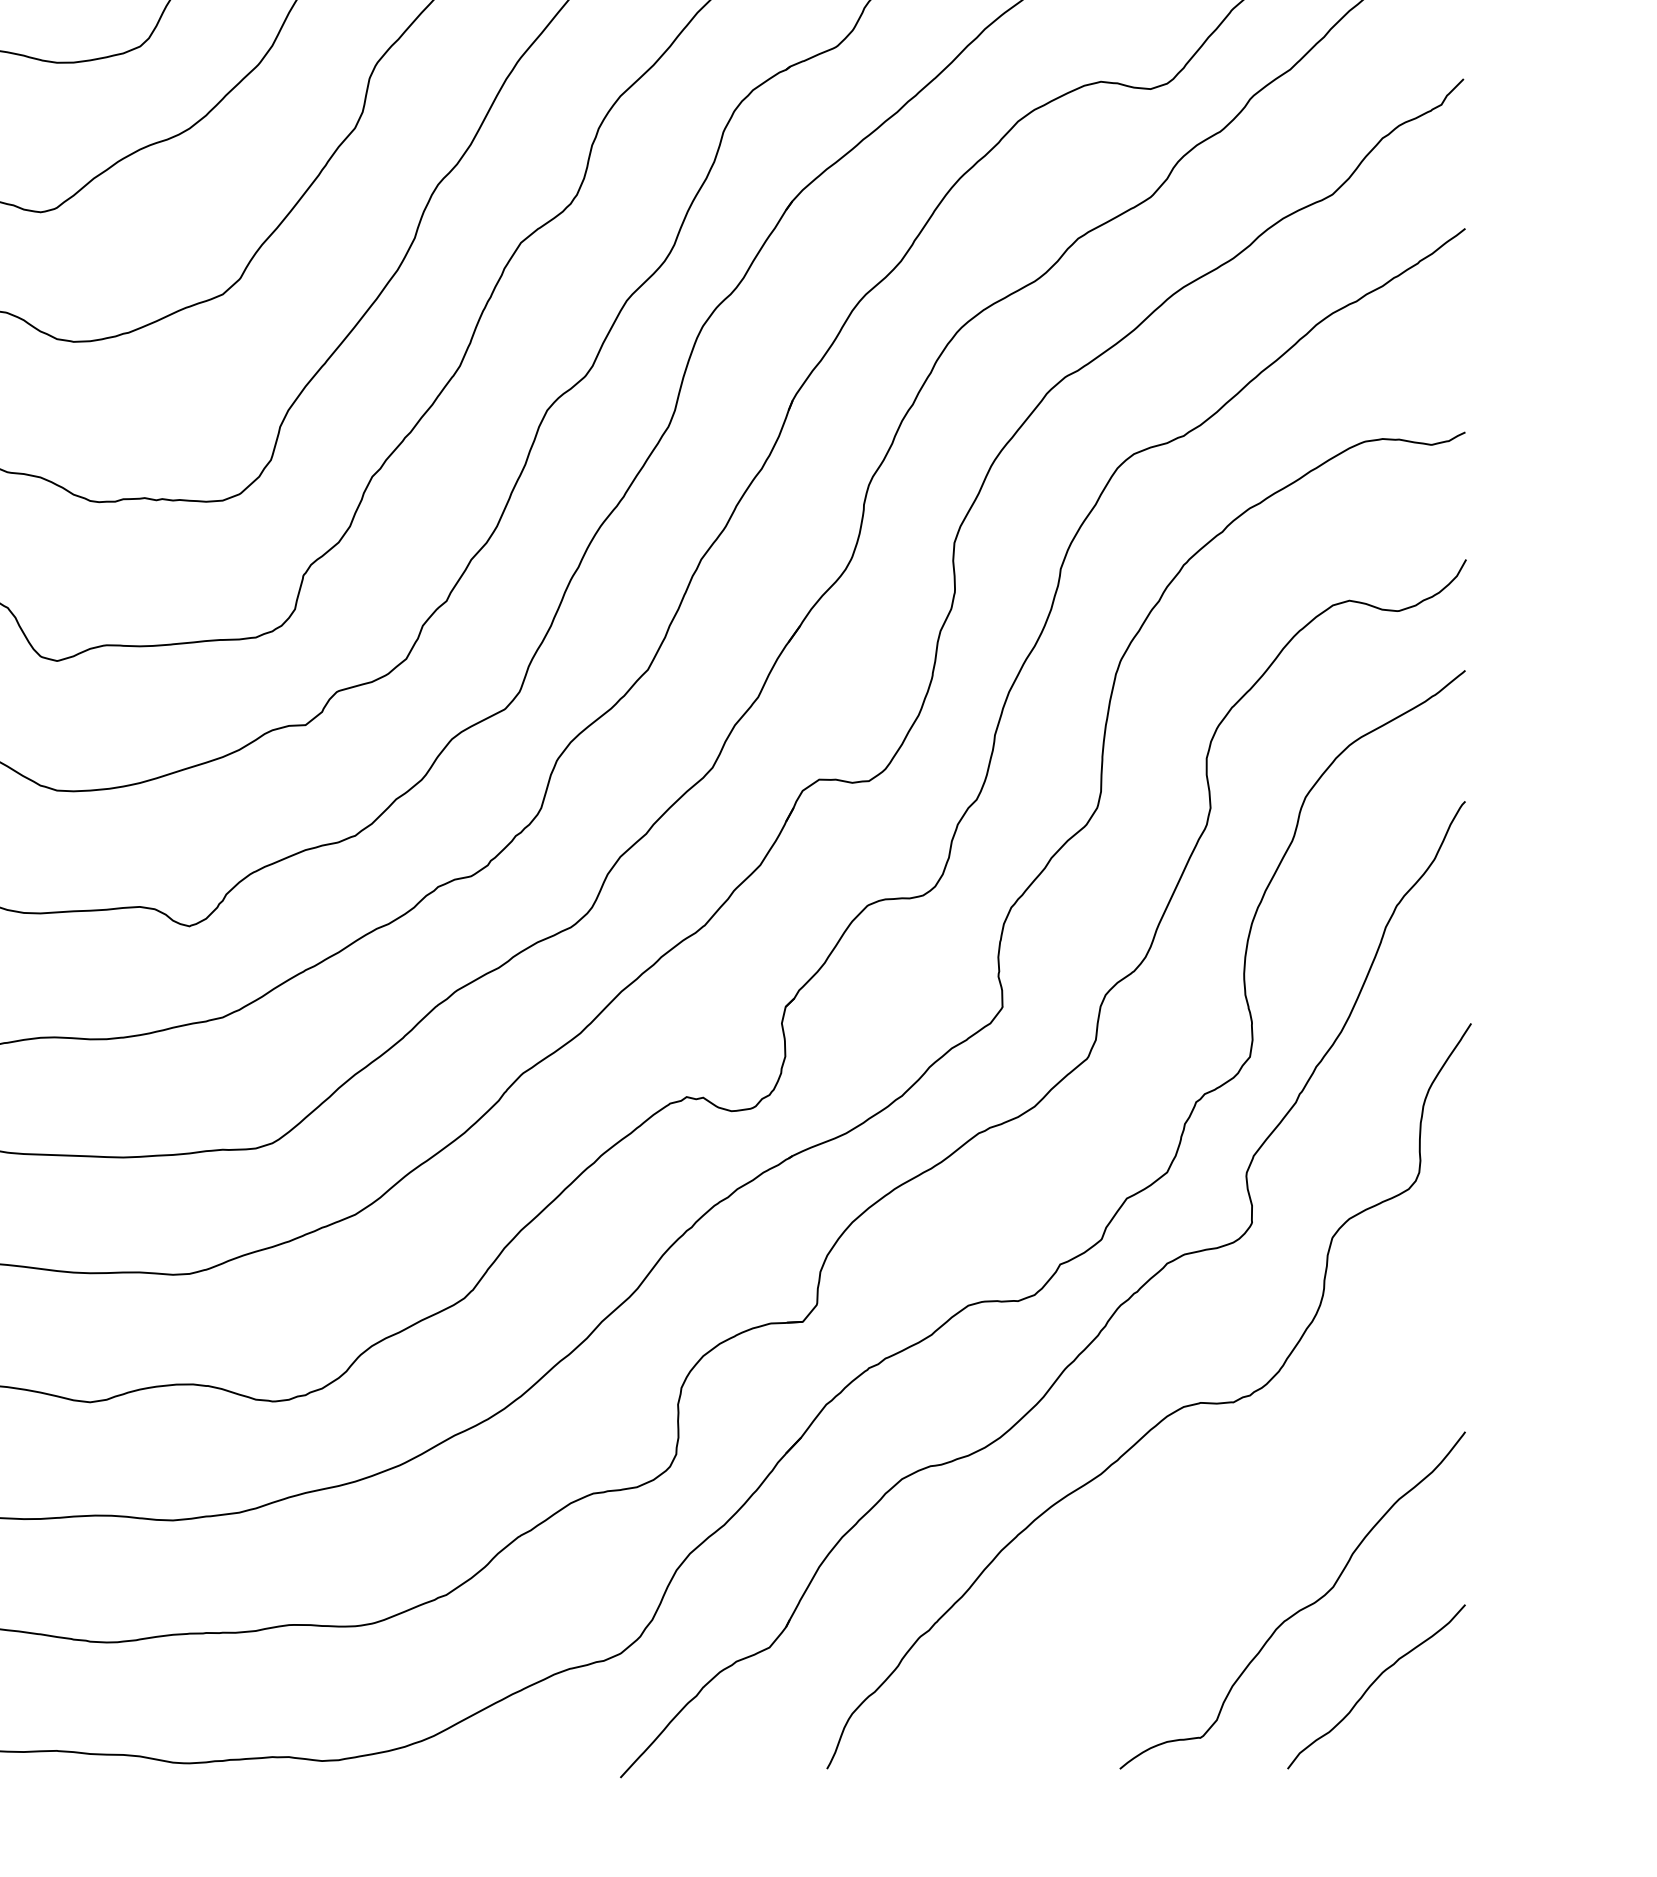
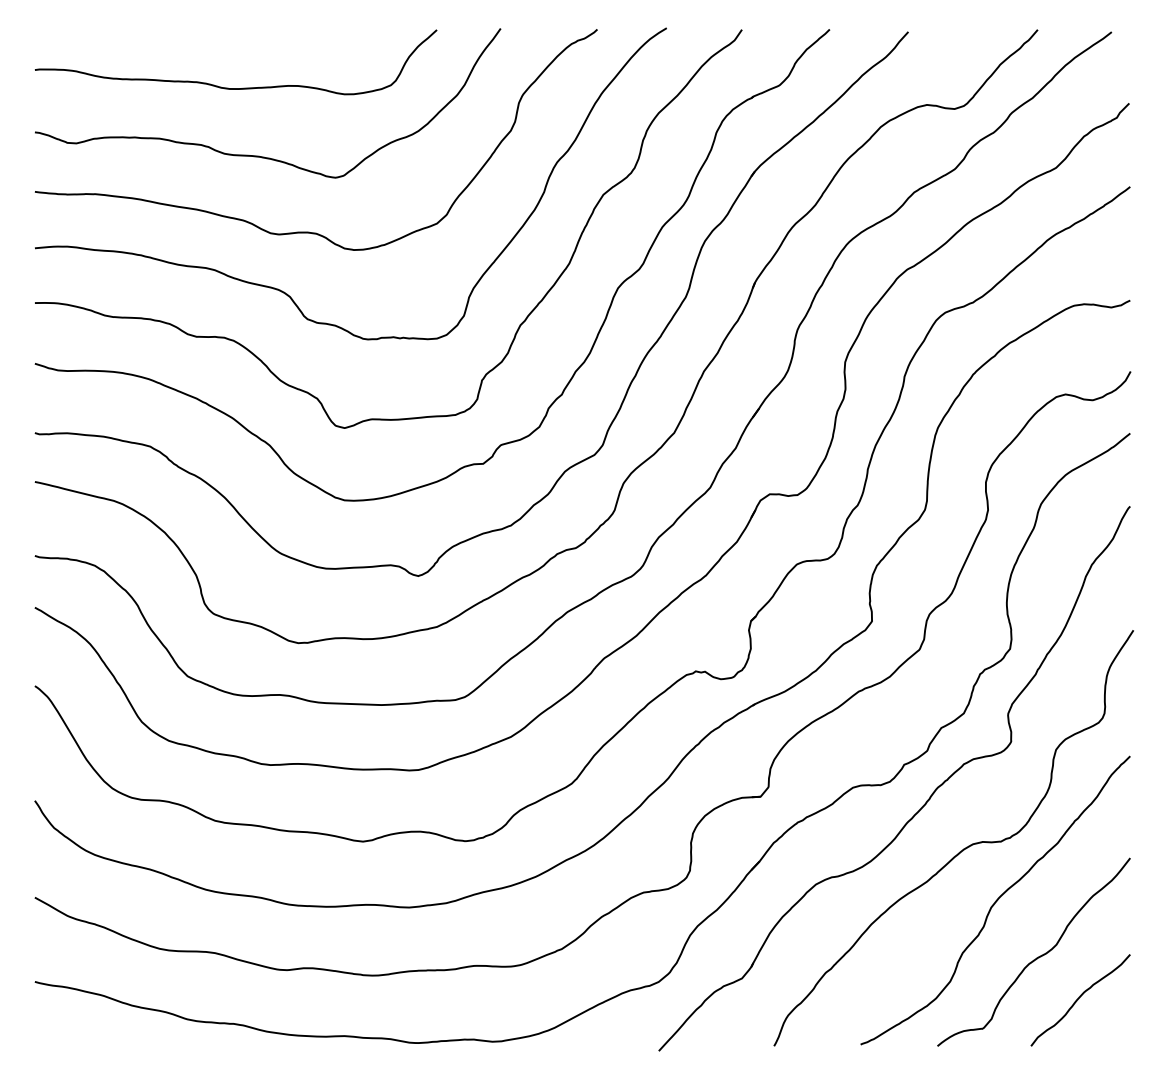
curve: (1223, 1507) -> (995, 900), added

